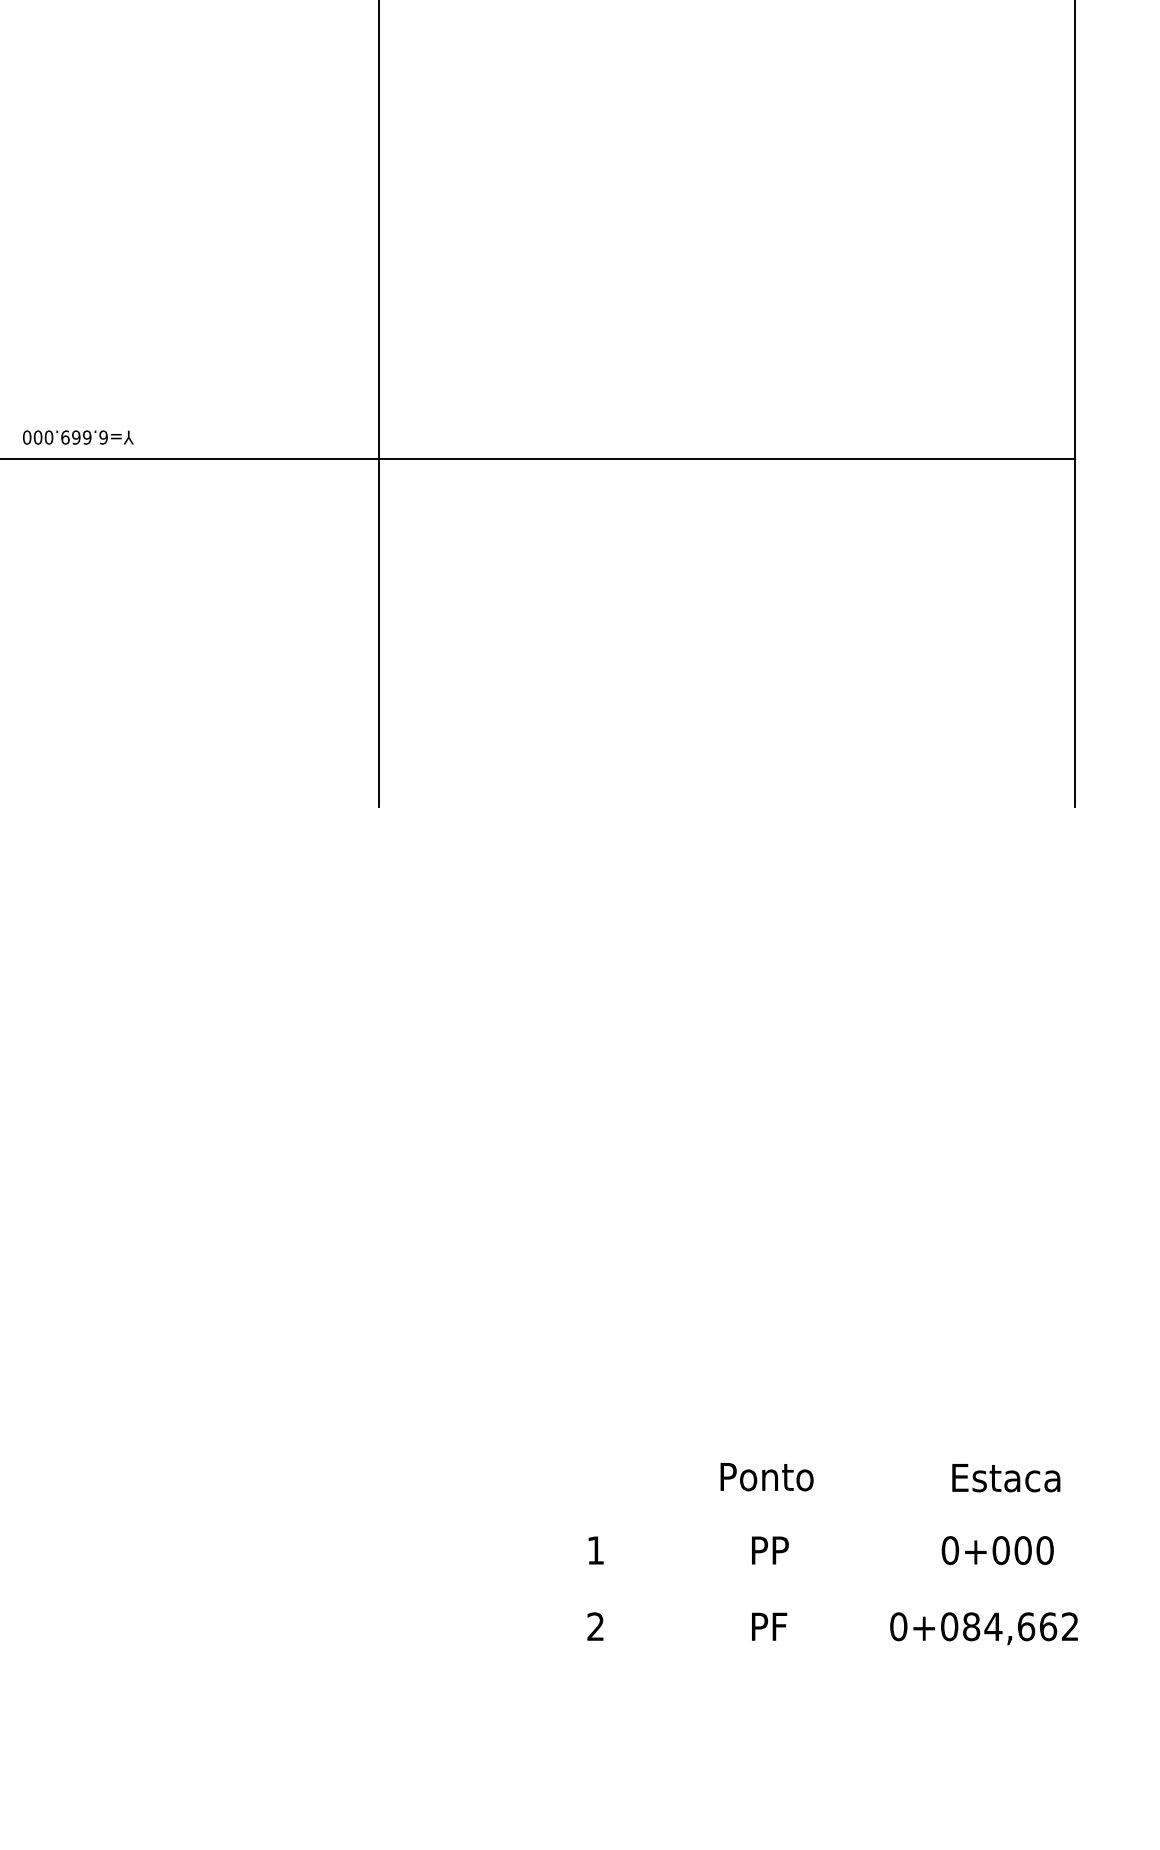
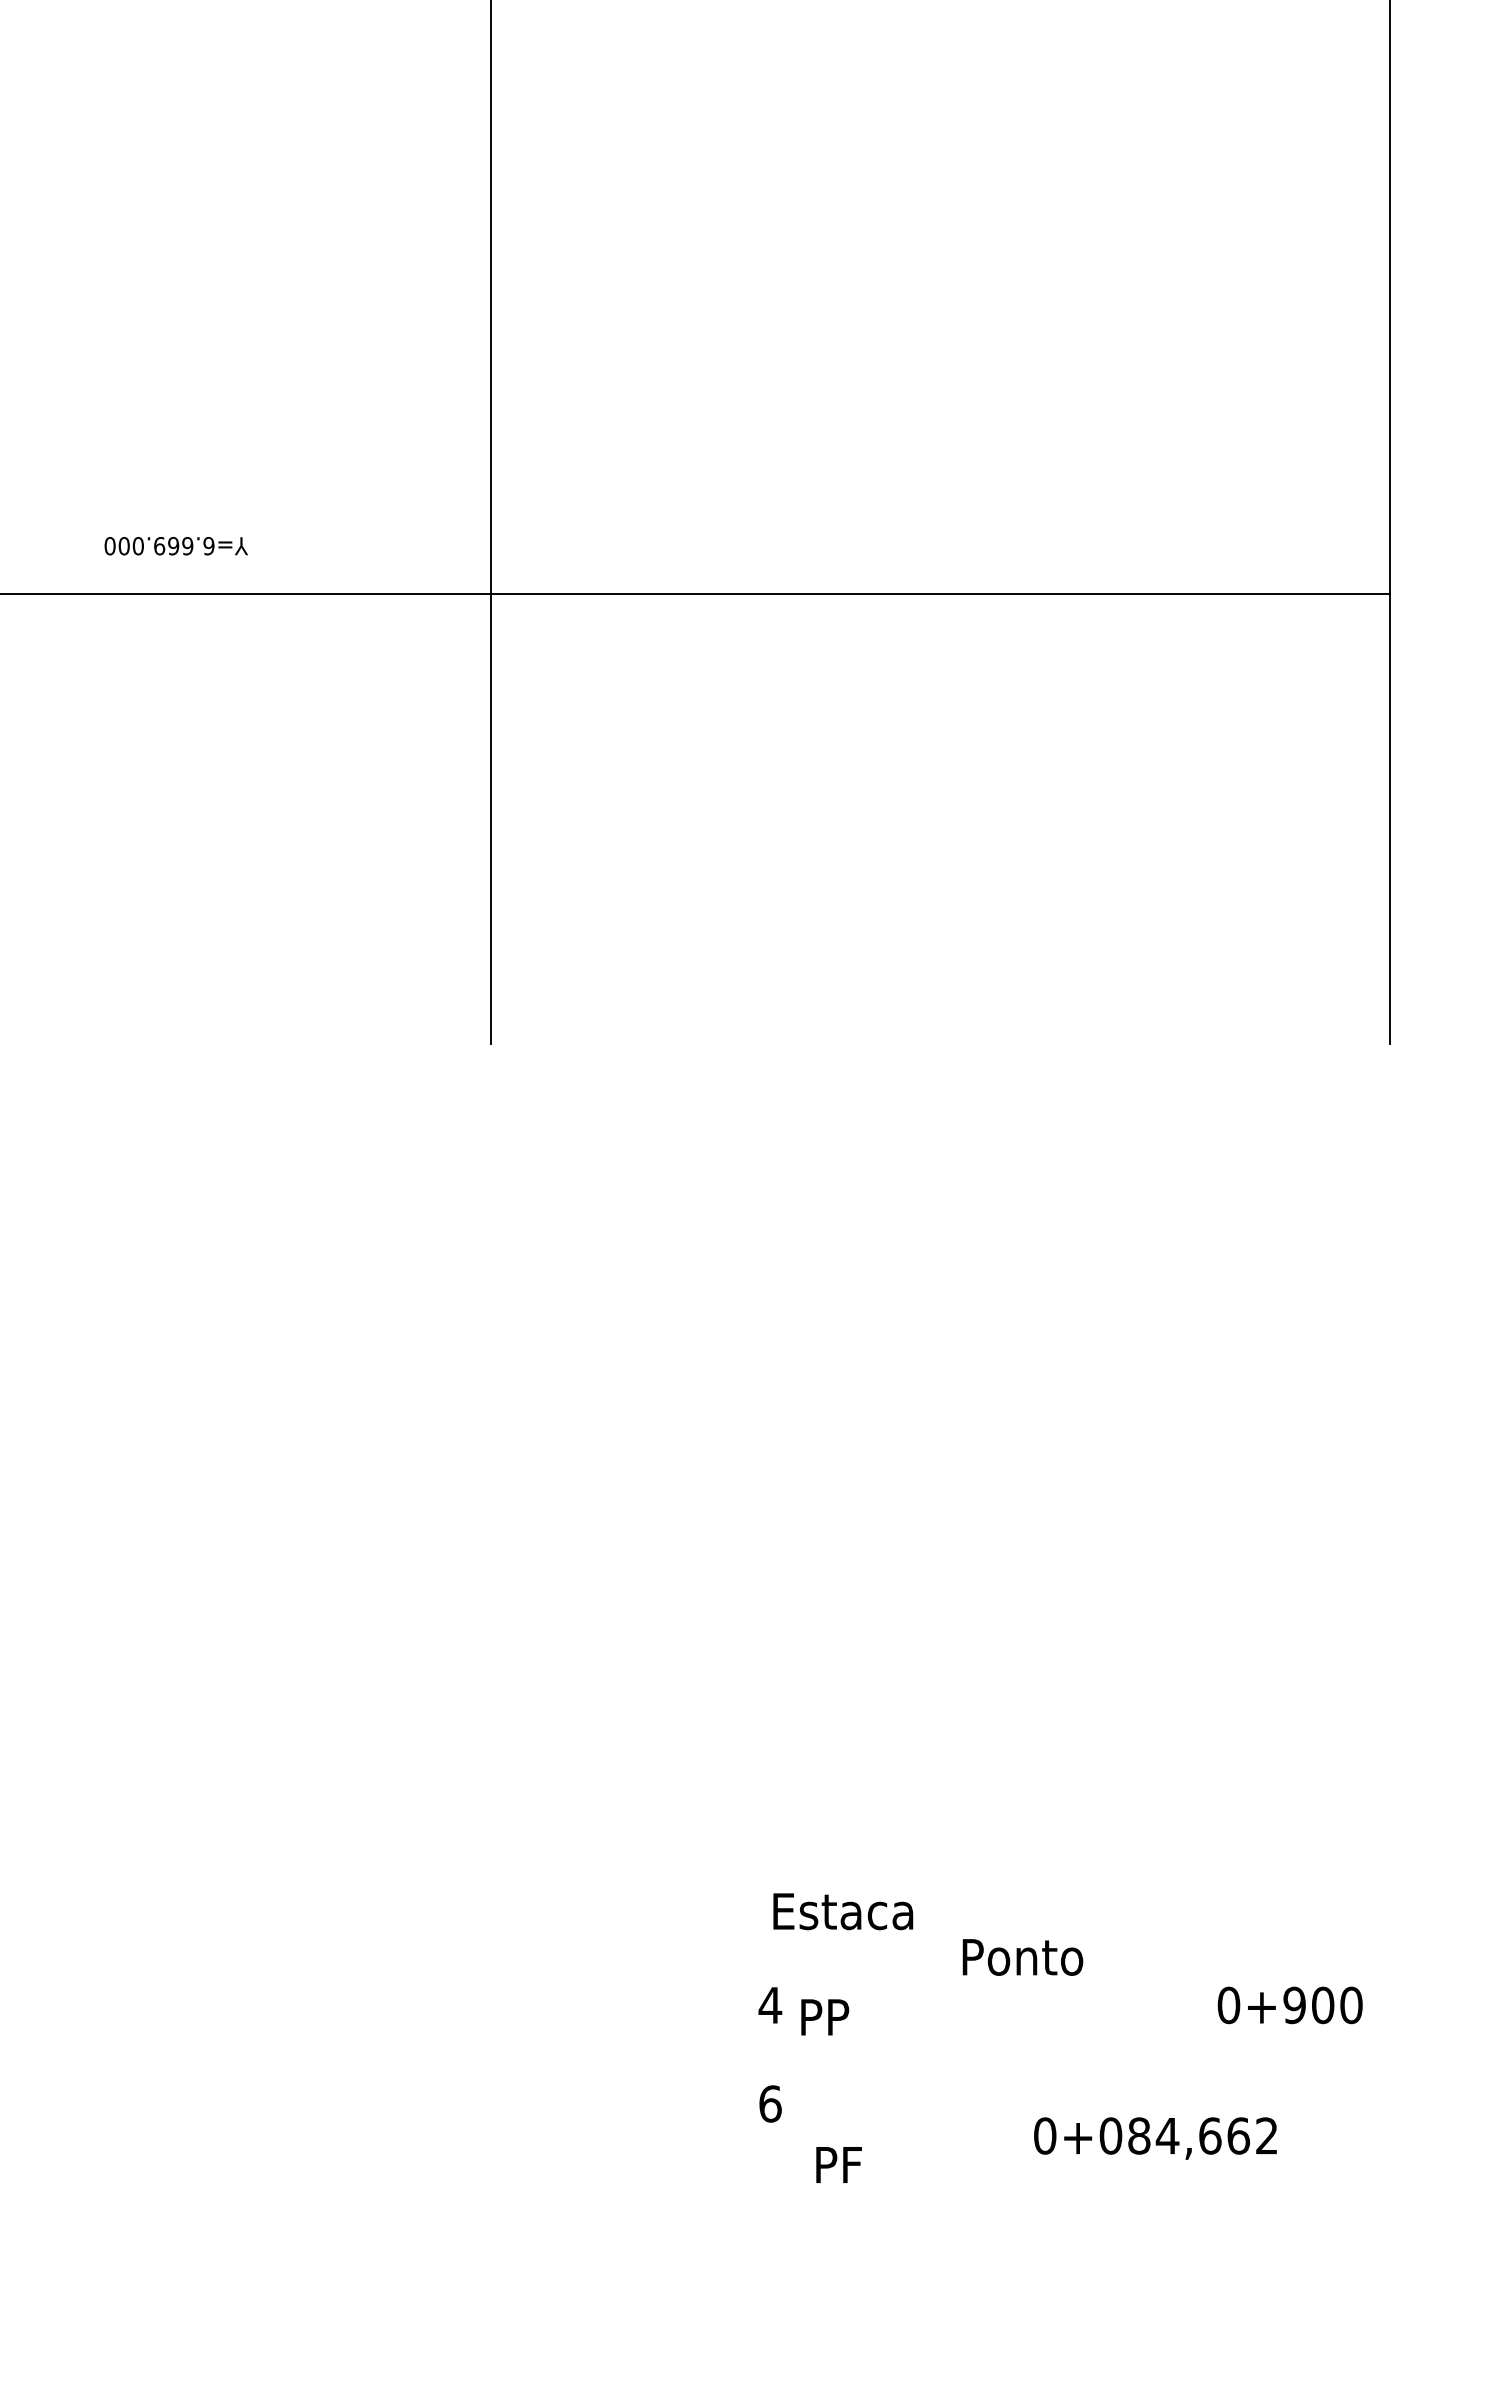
text: (77, 437) -> (175, 546), moved
text: (766, 1477) -> (1022, 1957), moved
text: (1006, 1477) -> (843, 1911), moved
text: (595, 1550) -> (770, 2005), 1 -> 4
text: (770, 1550) -> (825, 2017), moved
text: (1001, 1550) -> (1294, 2005), 0+000 -> 0+900
text: (595, 1626) -> (770, 2103), 2 -> 6
text: (769, 1626) -> (838, 2164), moved
text: (984, 1628) -> (1155, 2138), moved

